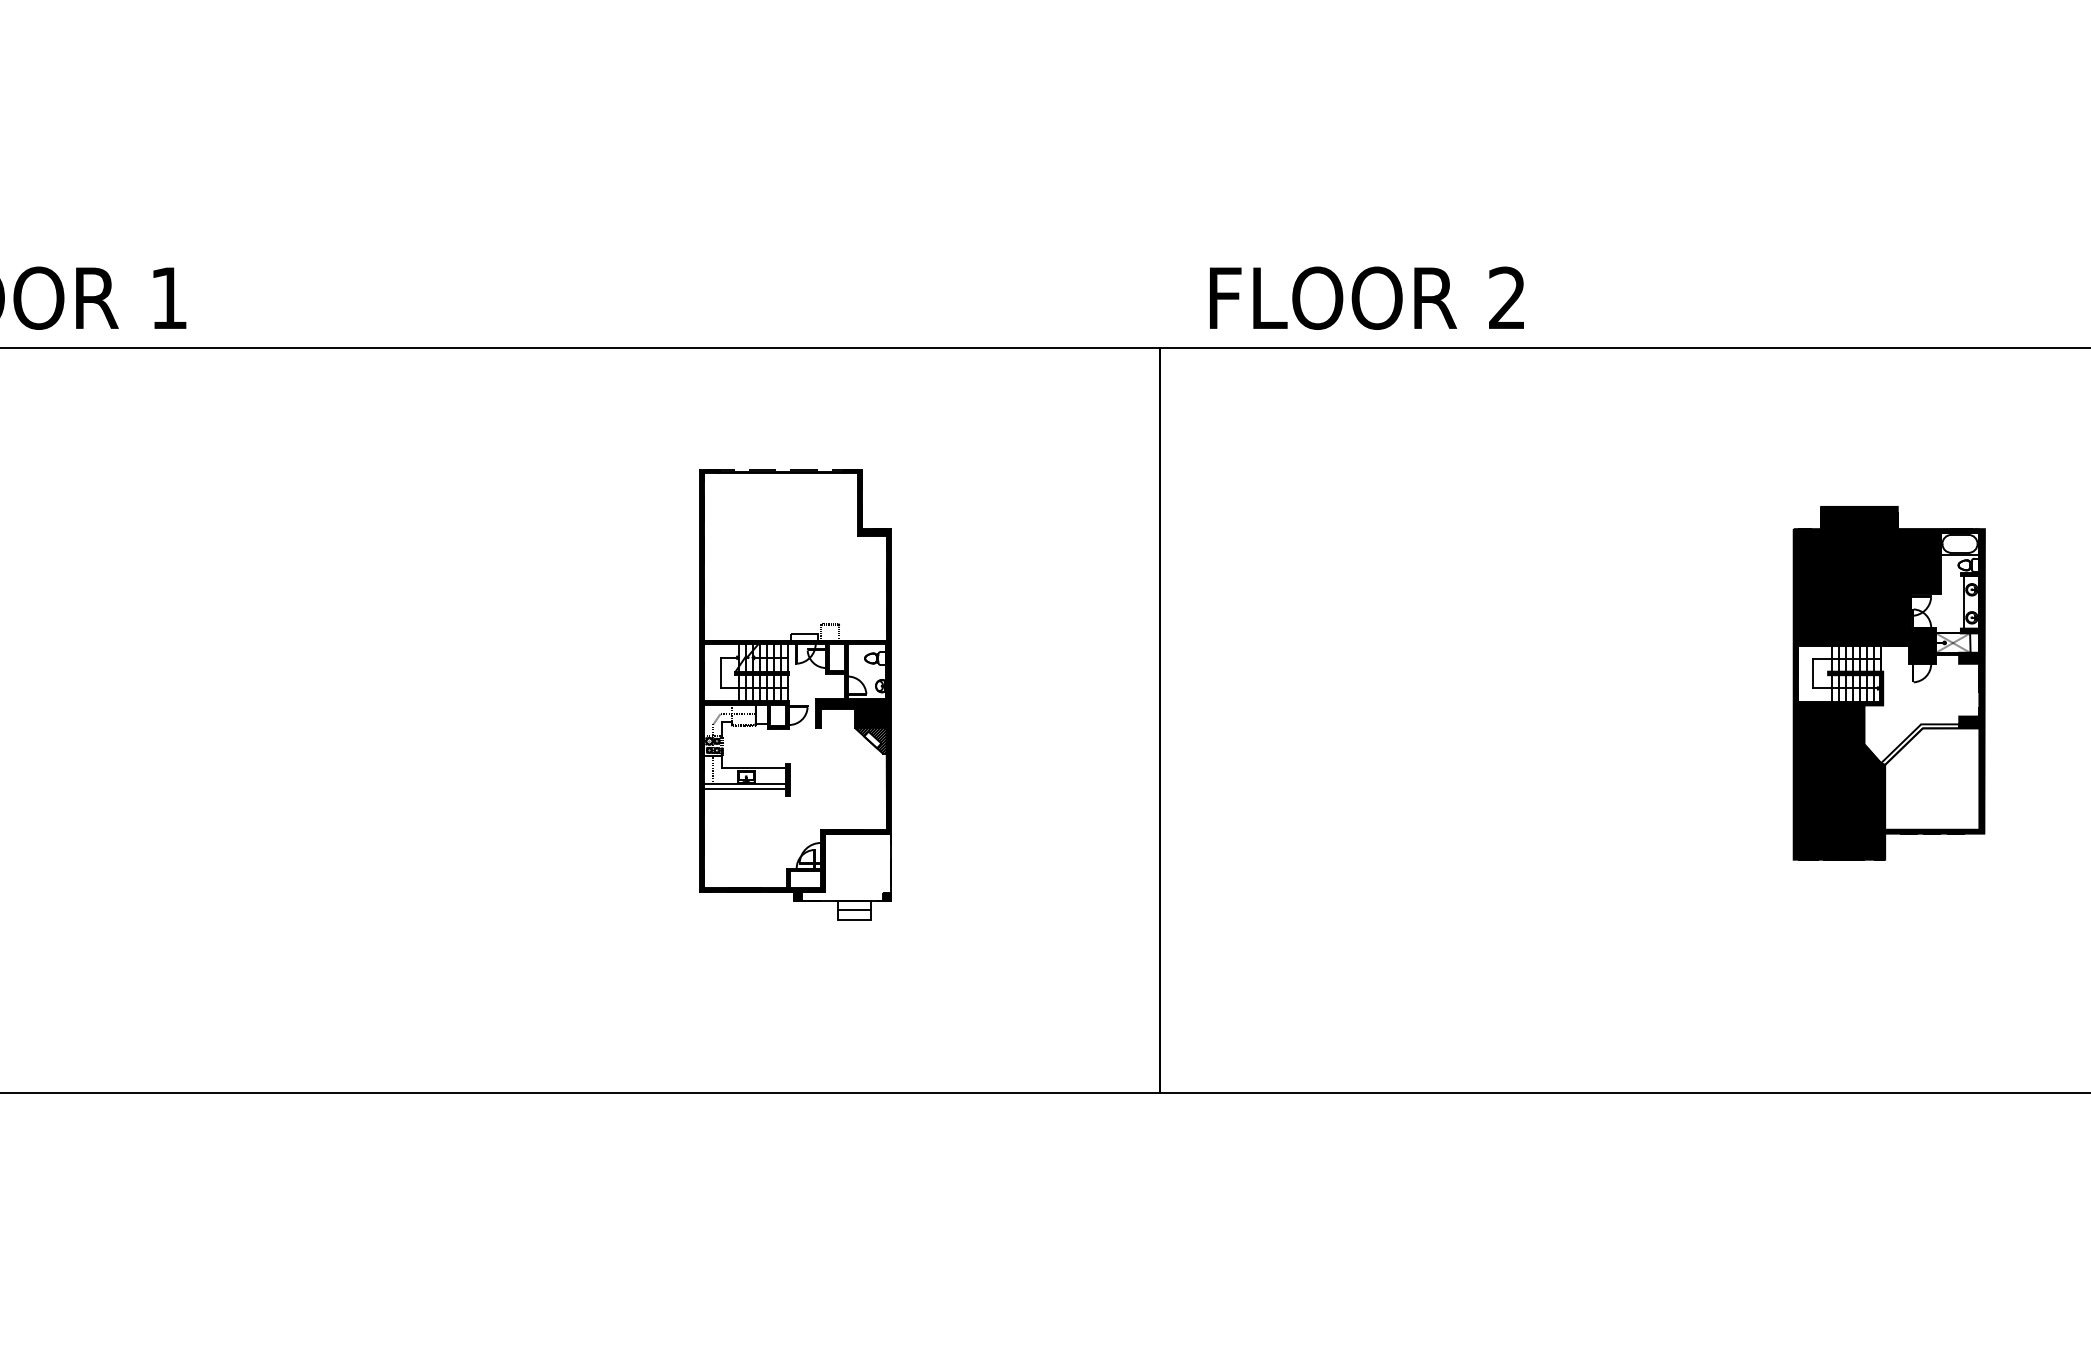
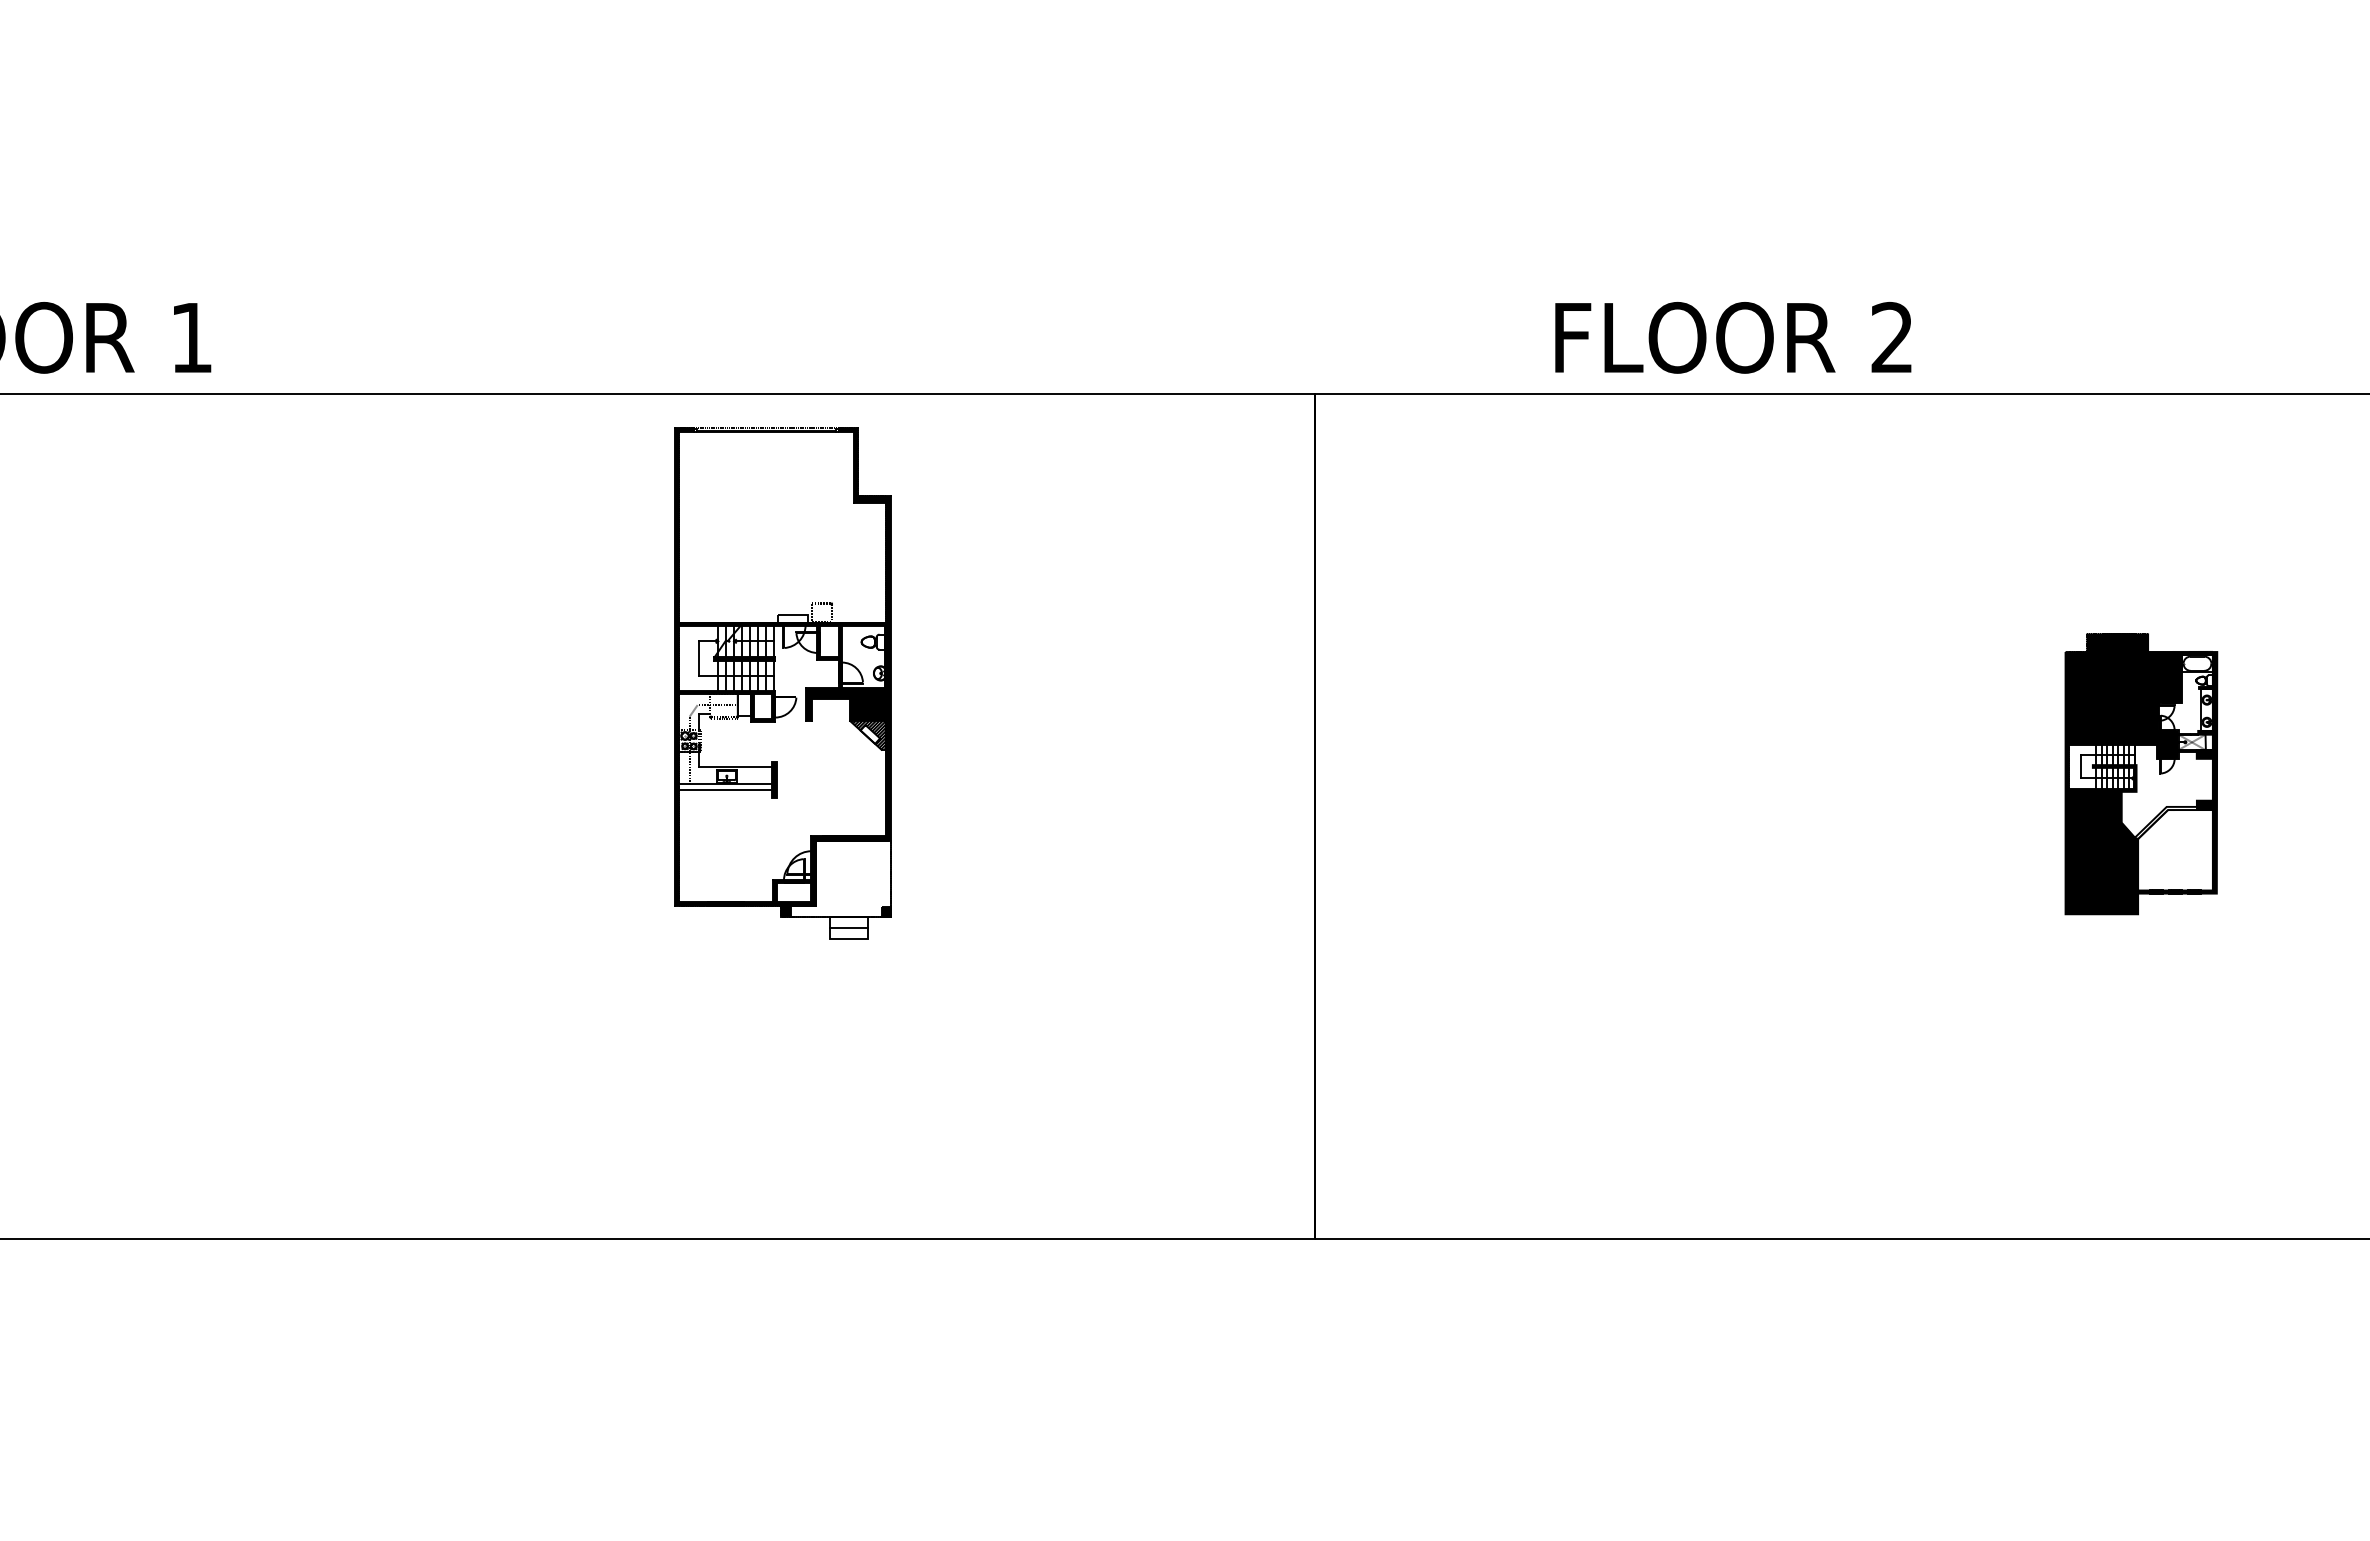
text: (1367, 297) -> (1733, 337), moved
part: (1889, 683) -> (2141, 774), size x0.7
part: (795, 694) -> (782, 683), moved

